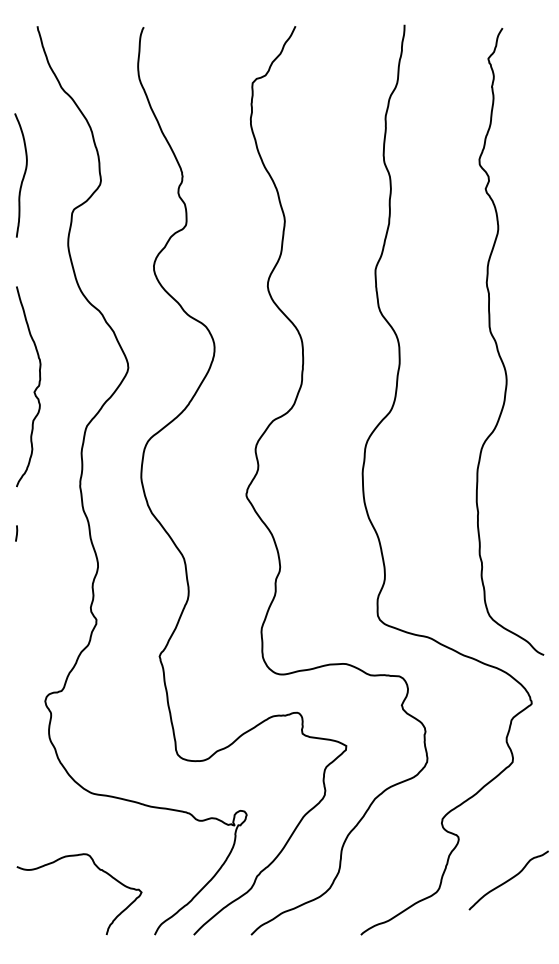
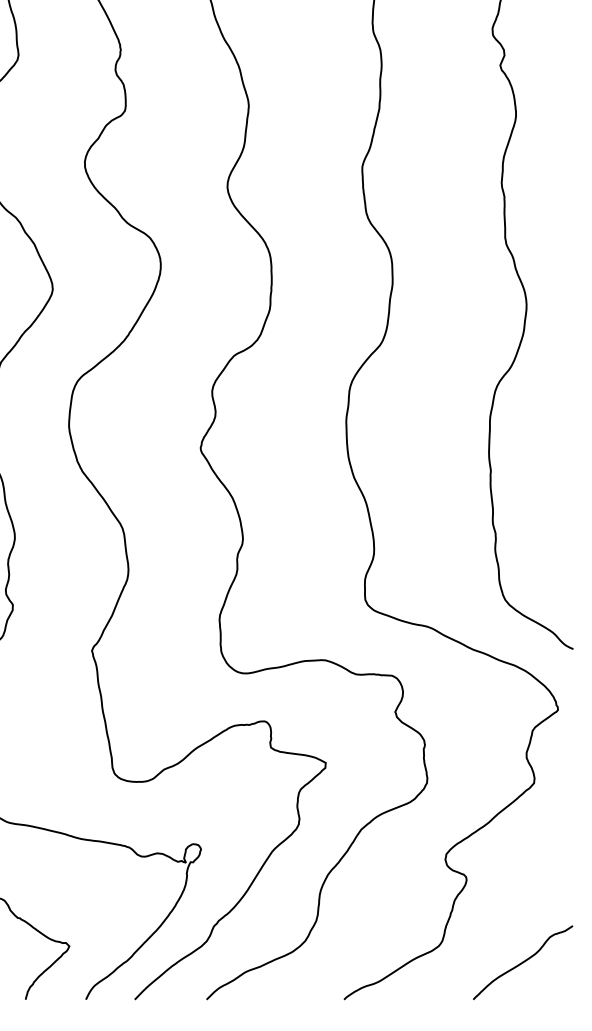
curve: (508, 880) -> (522, 962), moved

